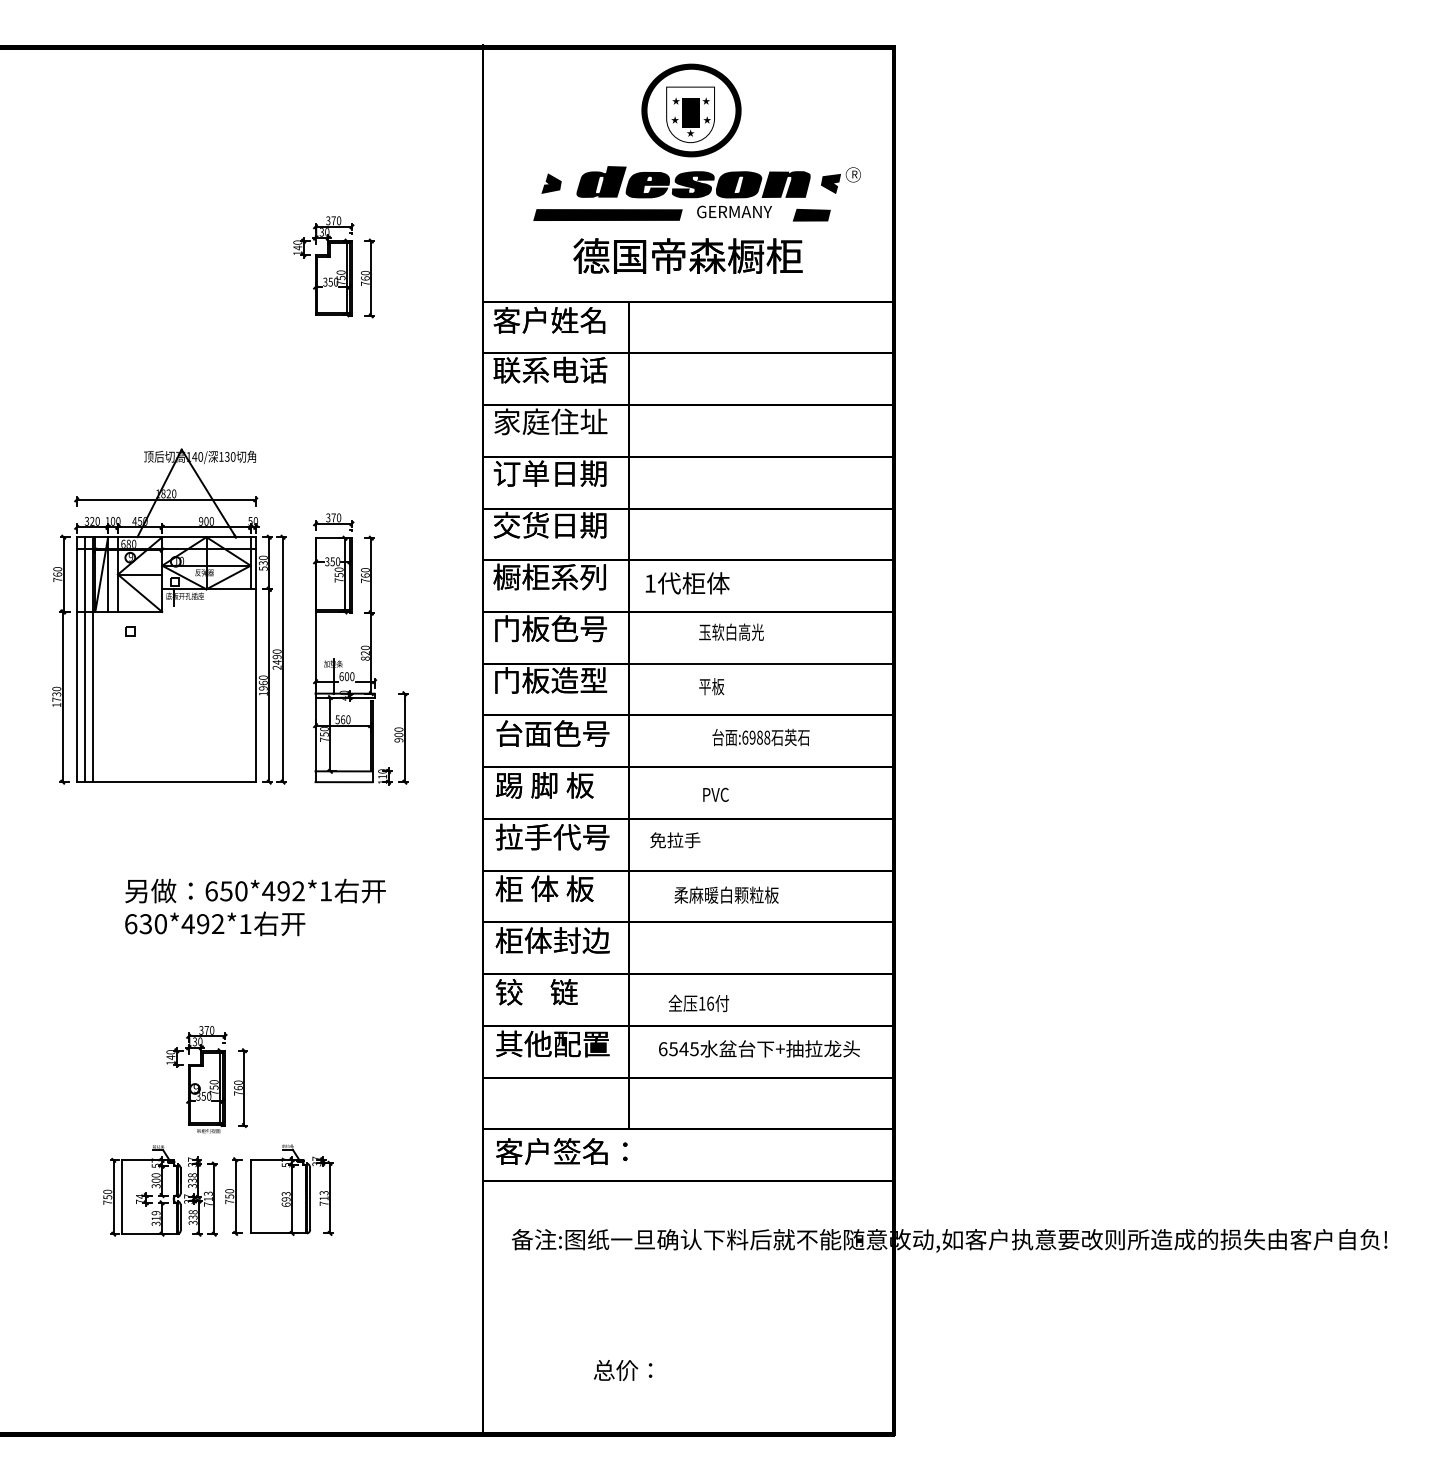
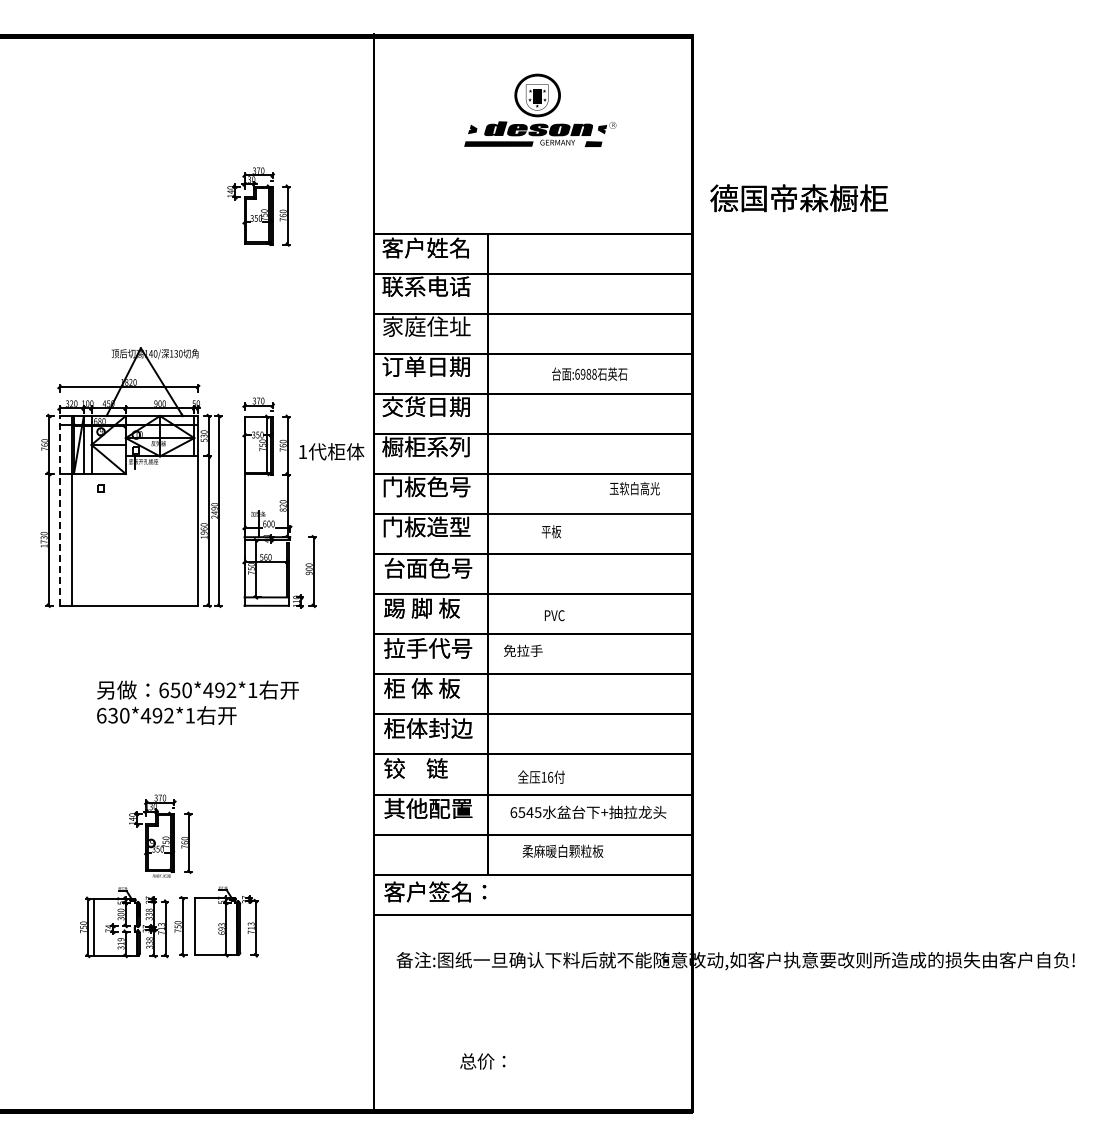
part: (697, 142) -> (540, 110), size x0.6
text: (687, 256) -> (798, 198), moved
text: (687, 583) -> (331, 451), moved
text: (731, 632) -> (634, 488), moved
line: (76, 659) -> (59, 510), solid -> dashed
line: (84, 659) -> (65, 510), removed
text: (760, 736) -> (589, 373), moved
text: (725, 894) -> (562, 850), moved

